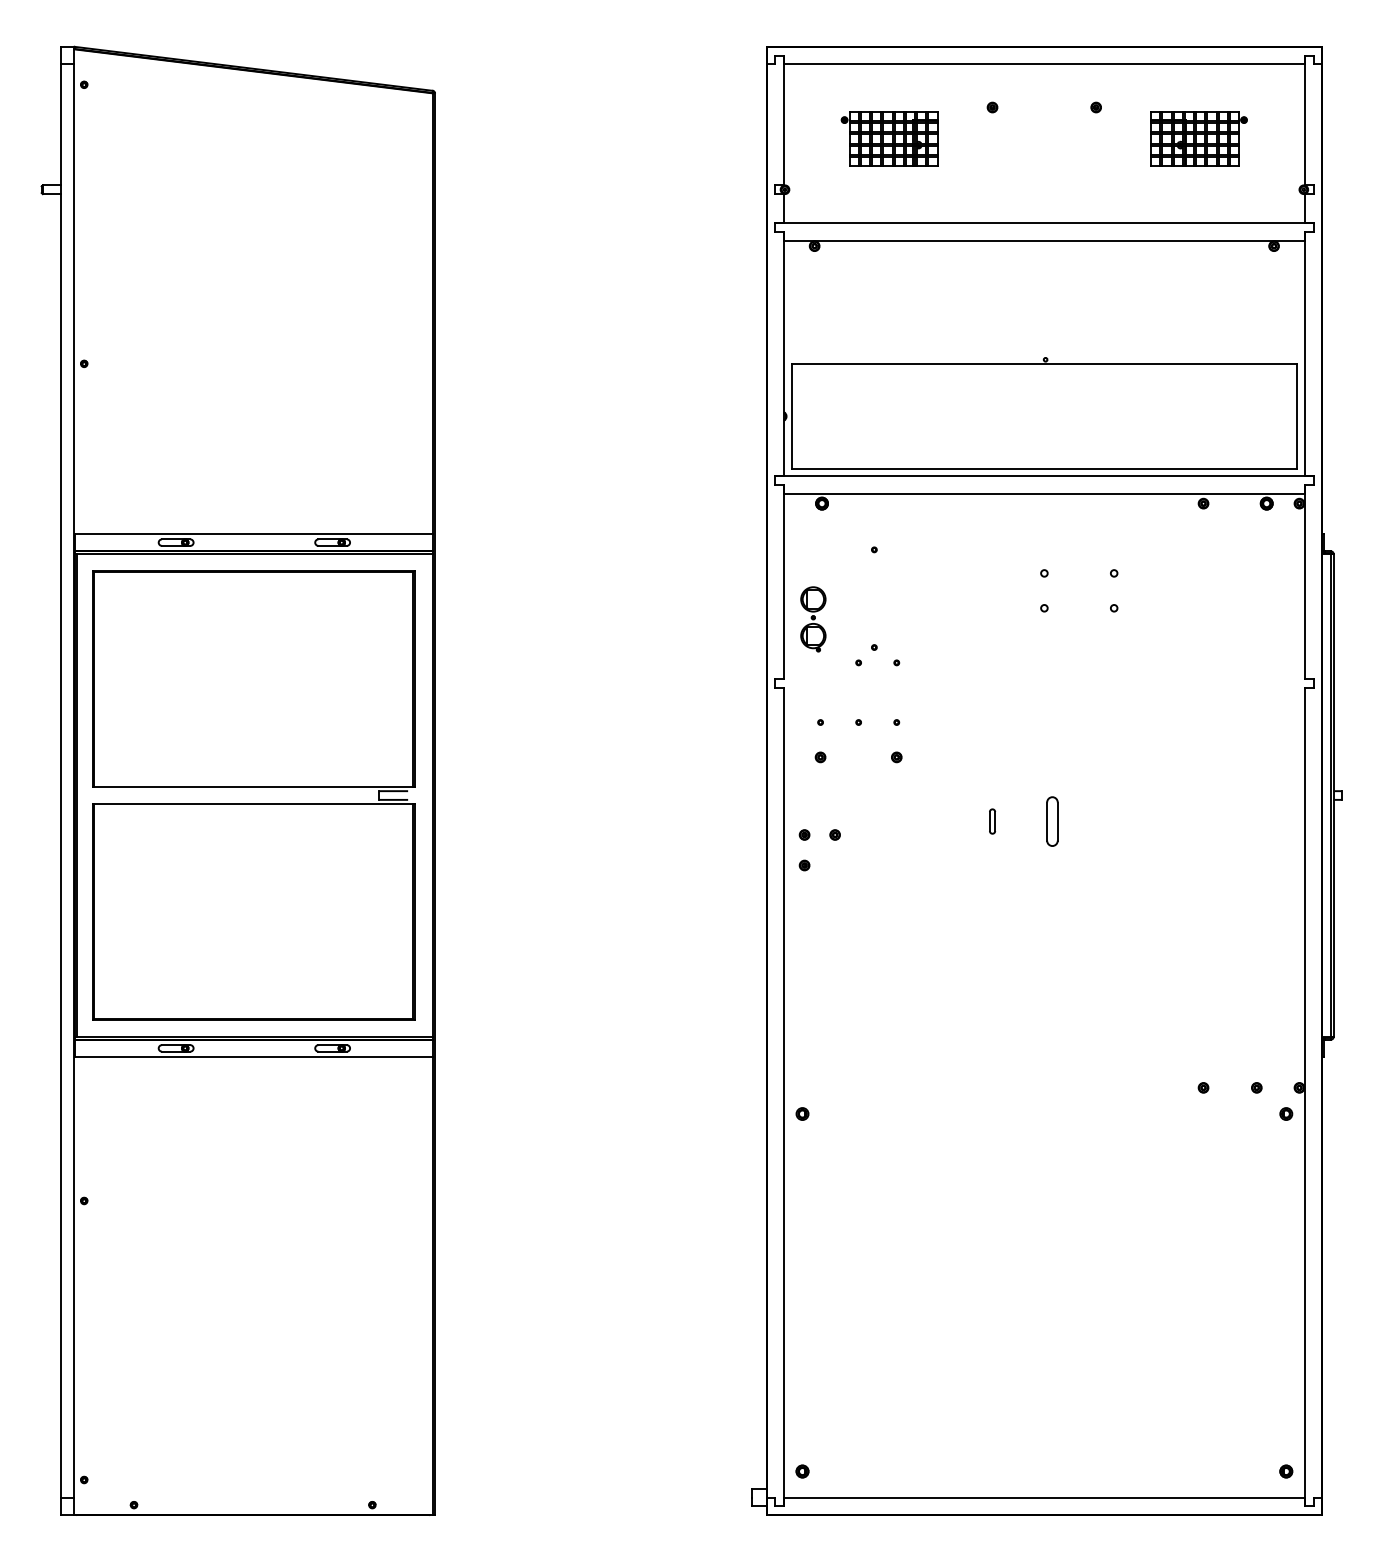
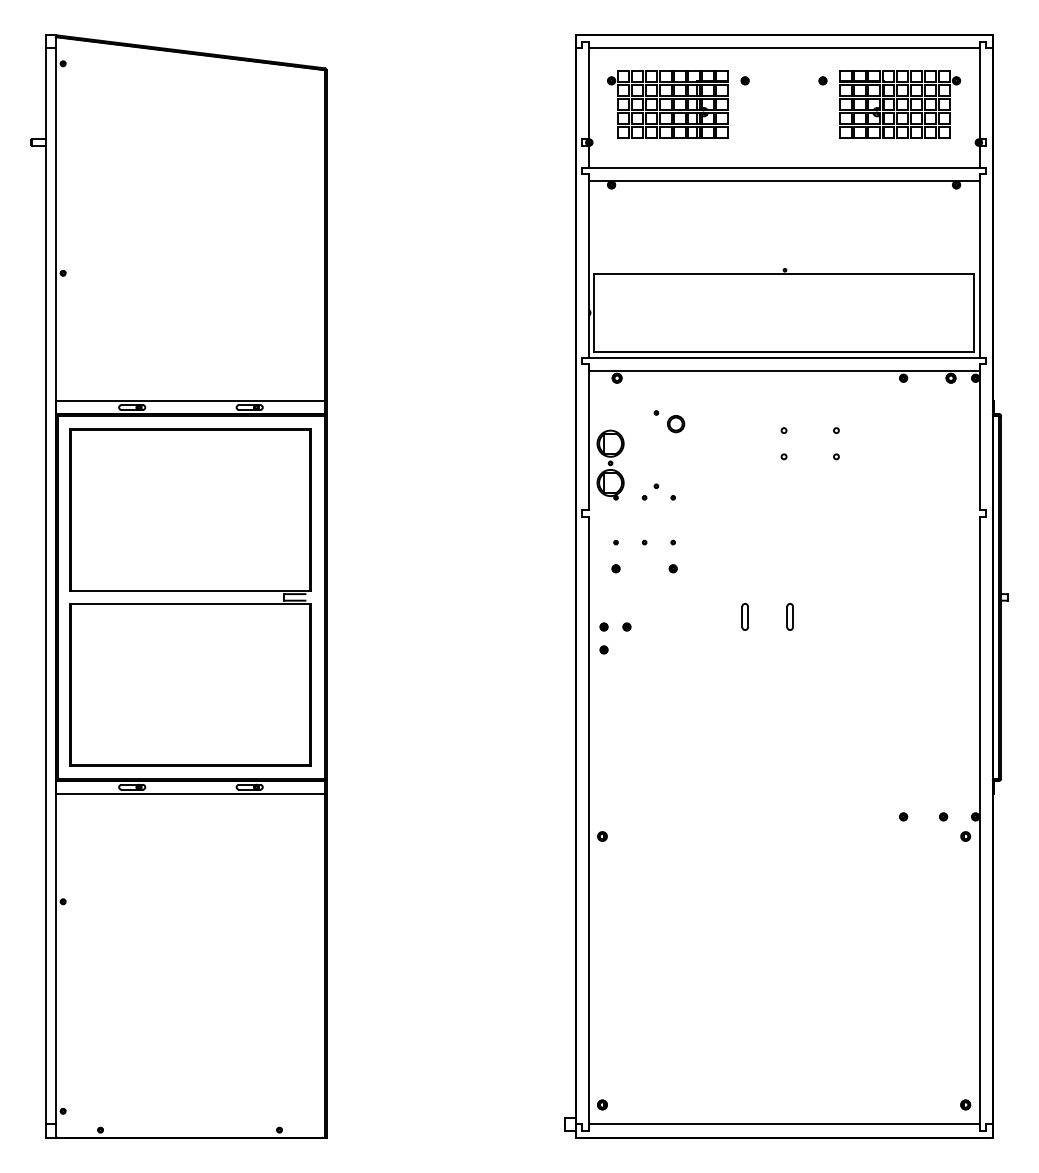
part: (889, 138) -> (667, 104), size x1.67
part: (1198, 138) -> (899, 104), size x1.67
part: (900, 564) -> (676, 423), added
part: (813, 619) -> (610, 465), size x1.43
part: (992, 821) -> (745, 616), size x1.43
part: (1052, 821) -> (790, 616), size x0.71

